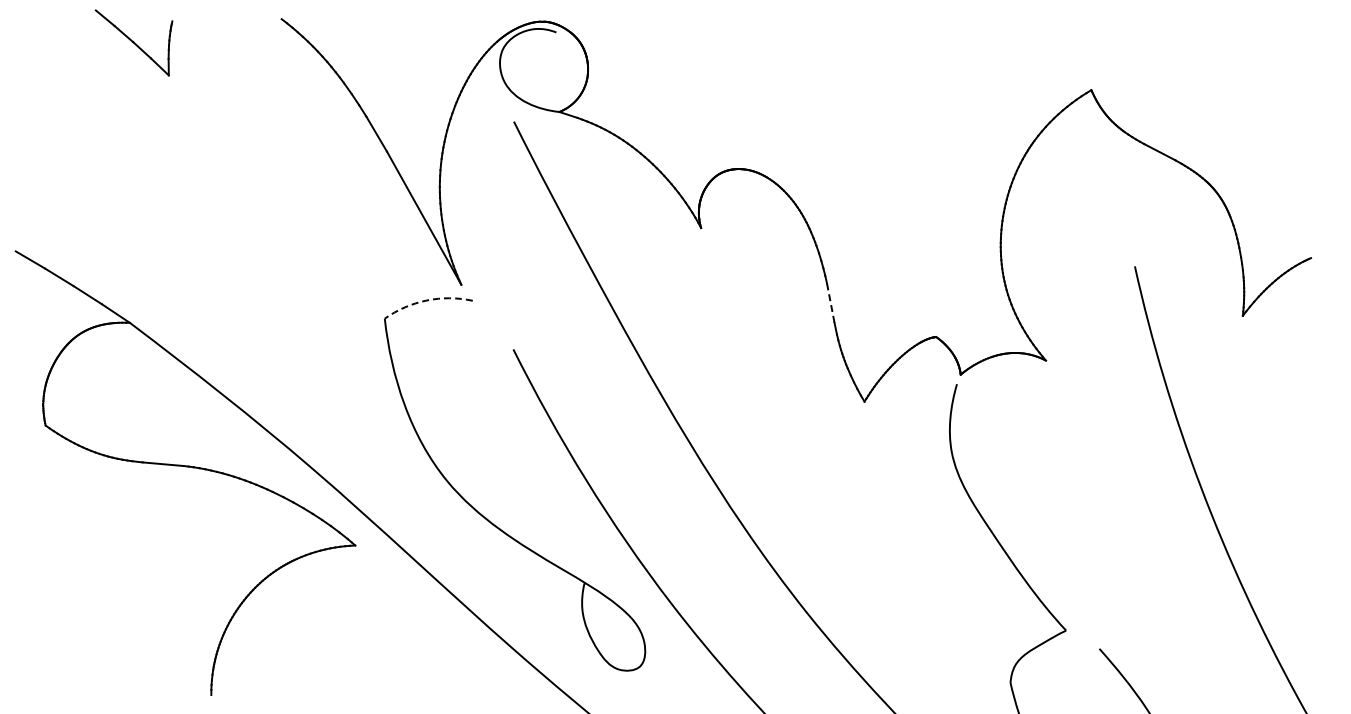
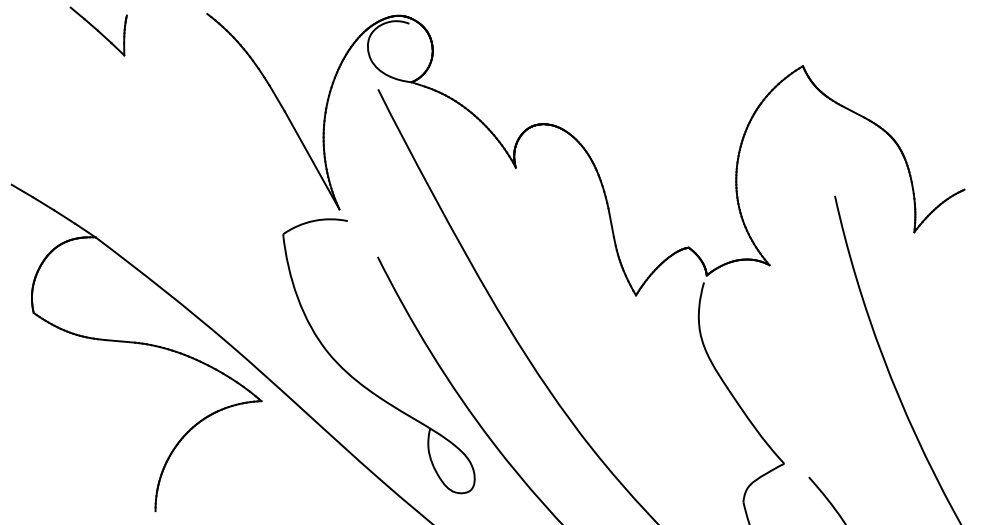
arc: (426, 300) -> (313, 220), dashed -> solid
line: (830, 303) -> (611, 223), dashed -> solid

